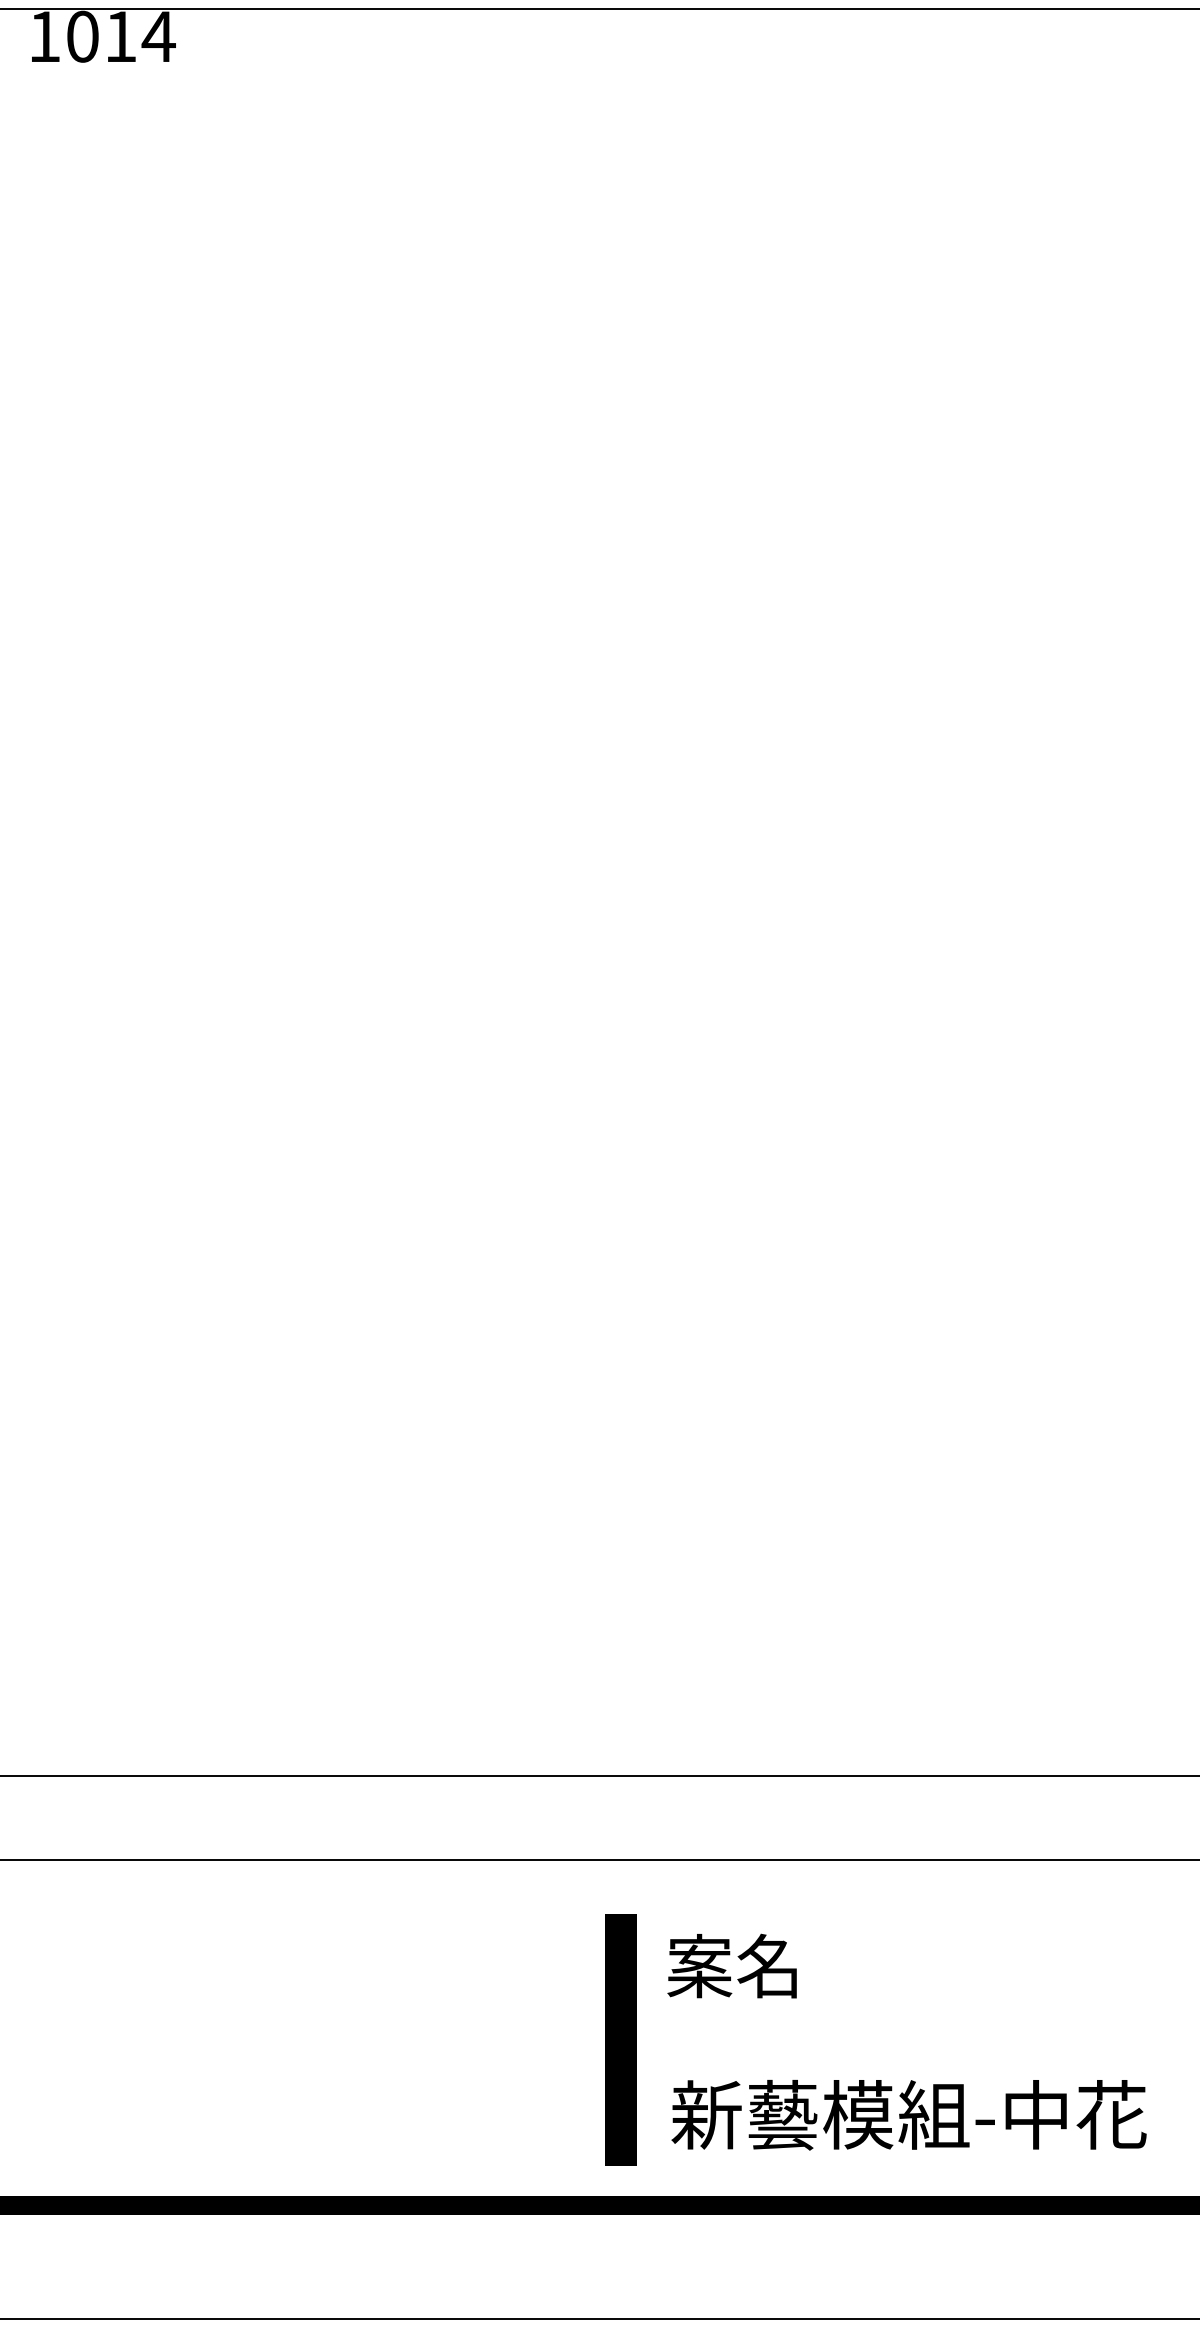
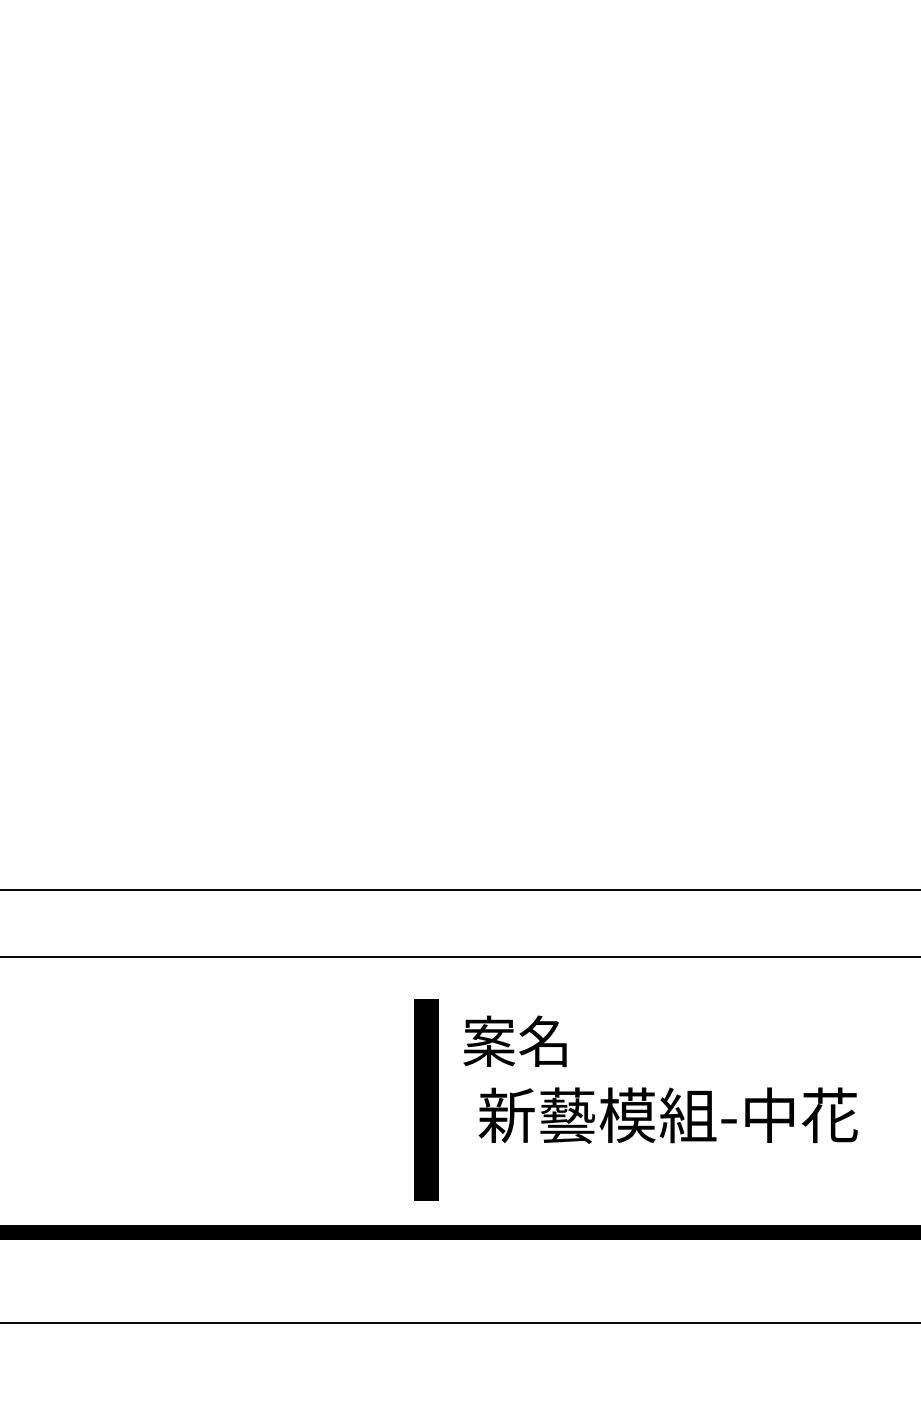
text: (908, 2115) -> (667, 1115), moved

